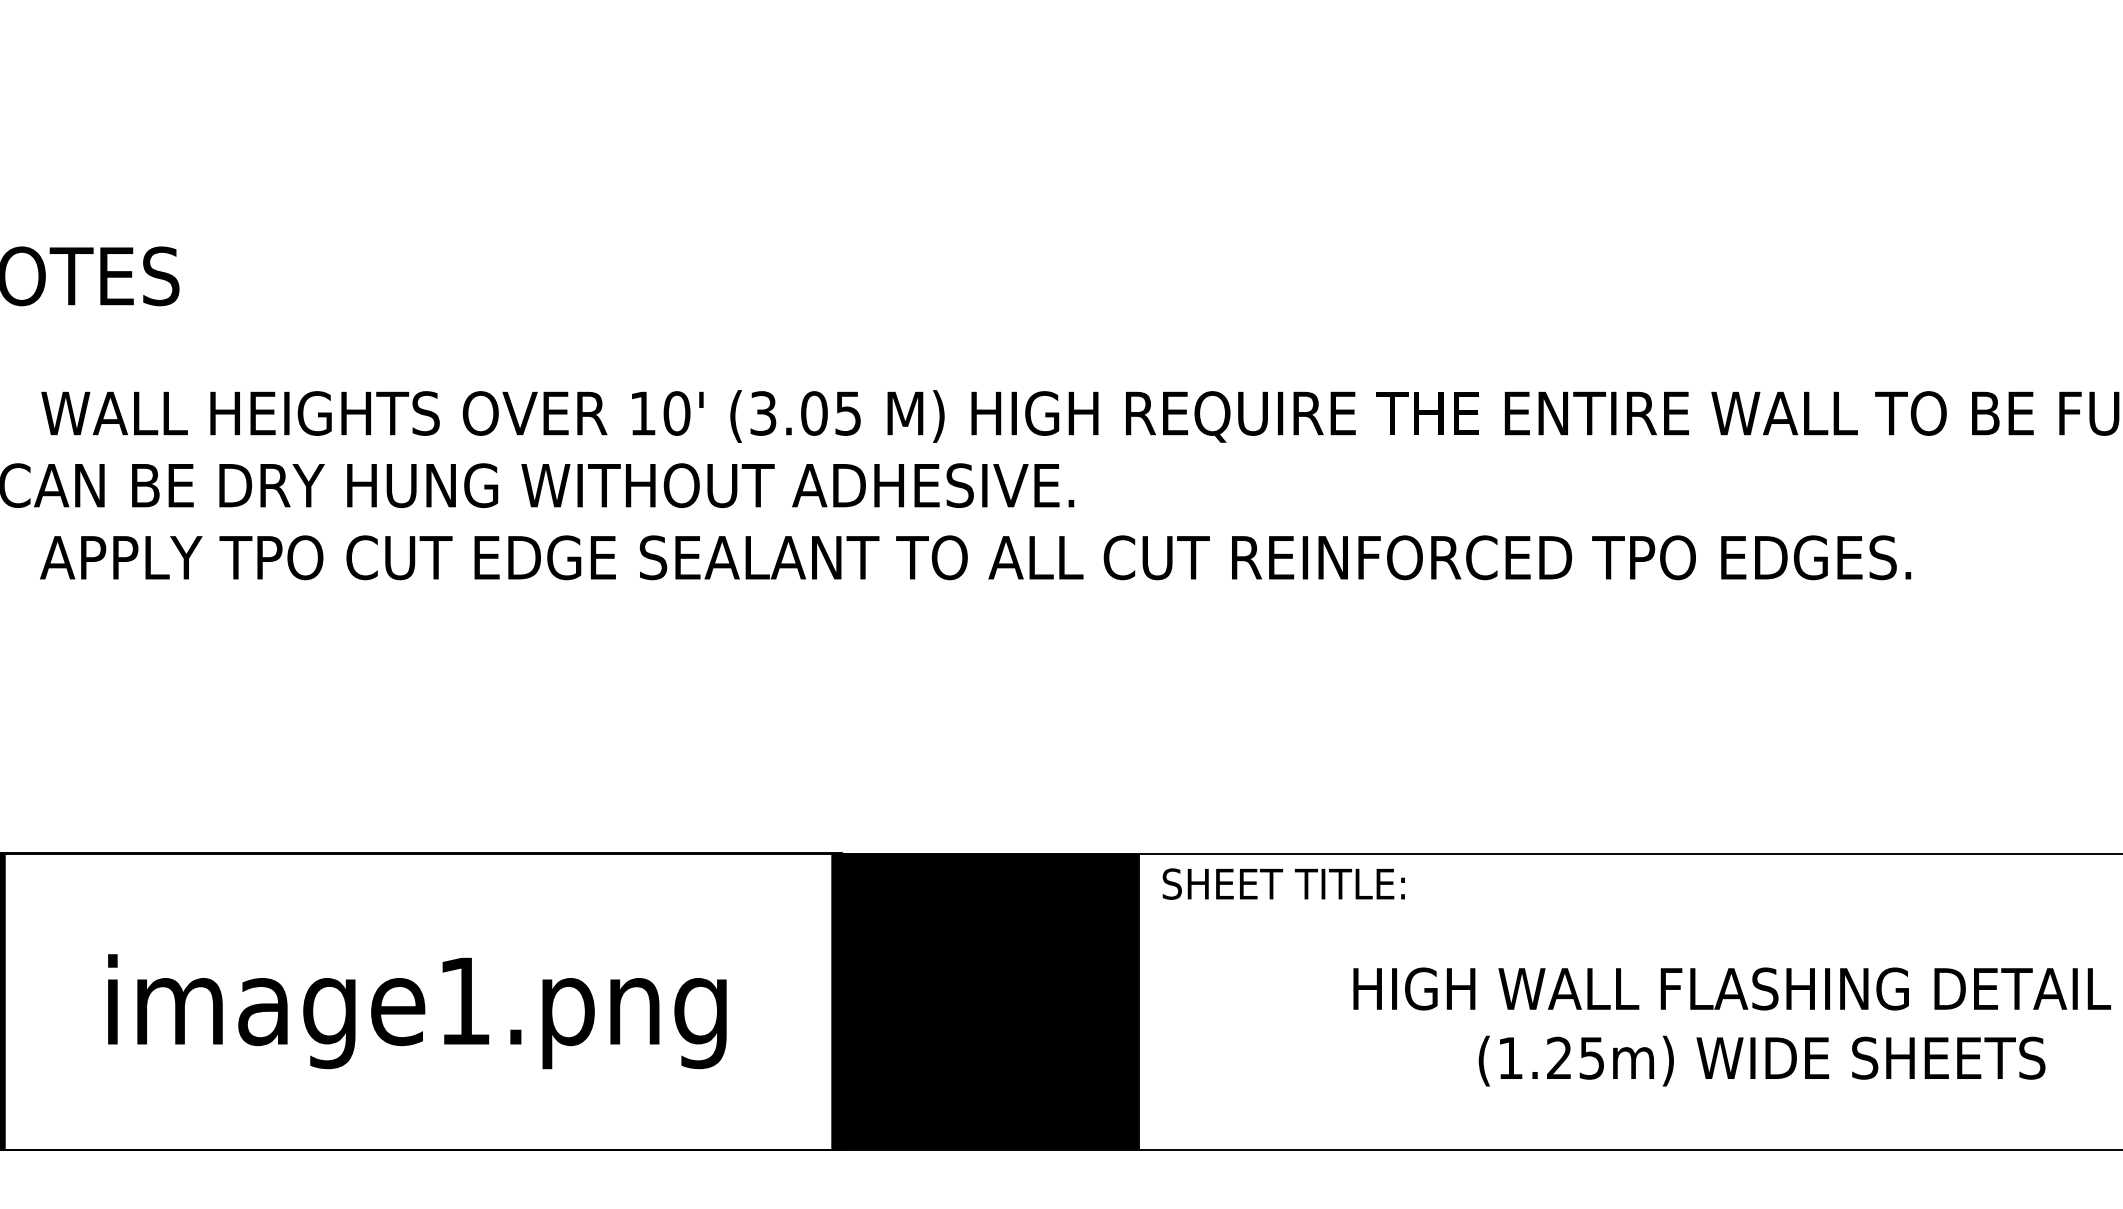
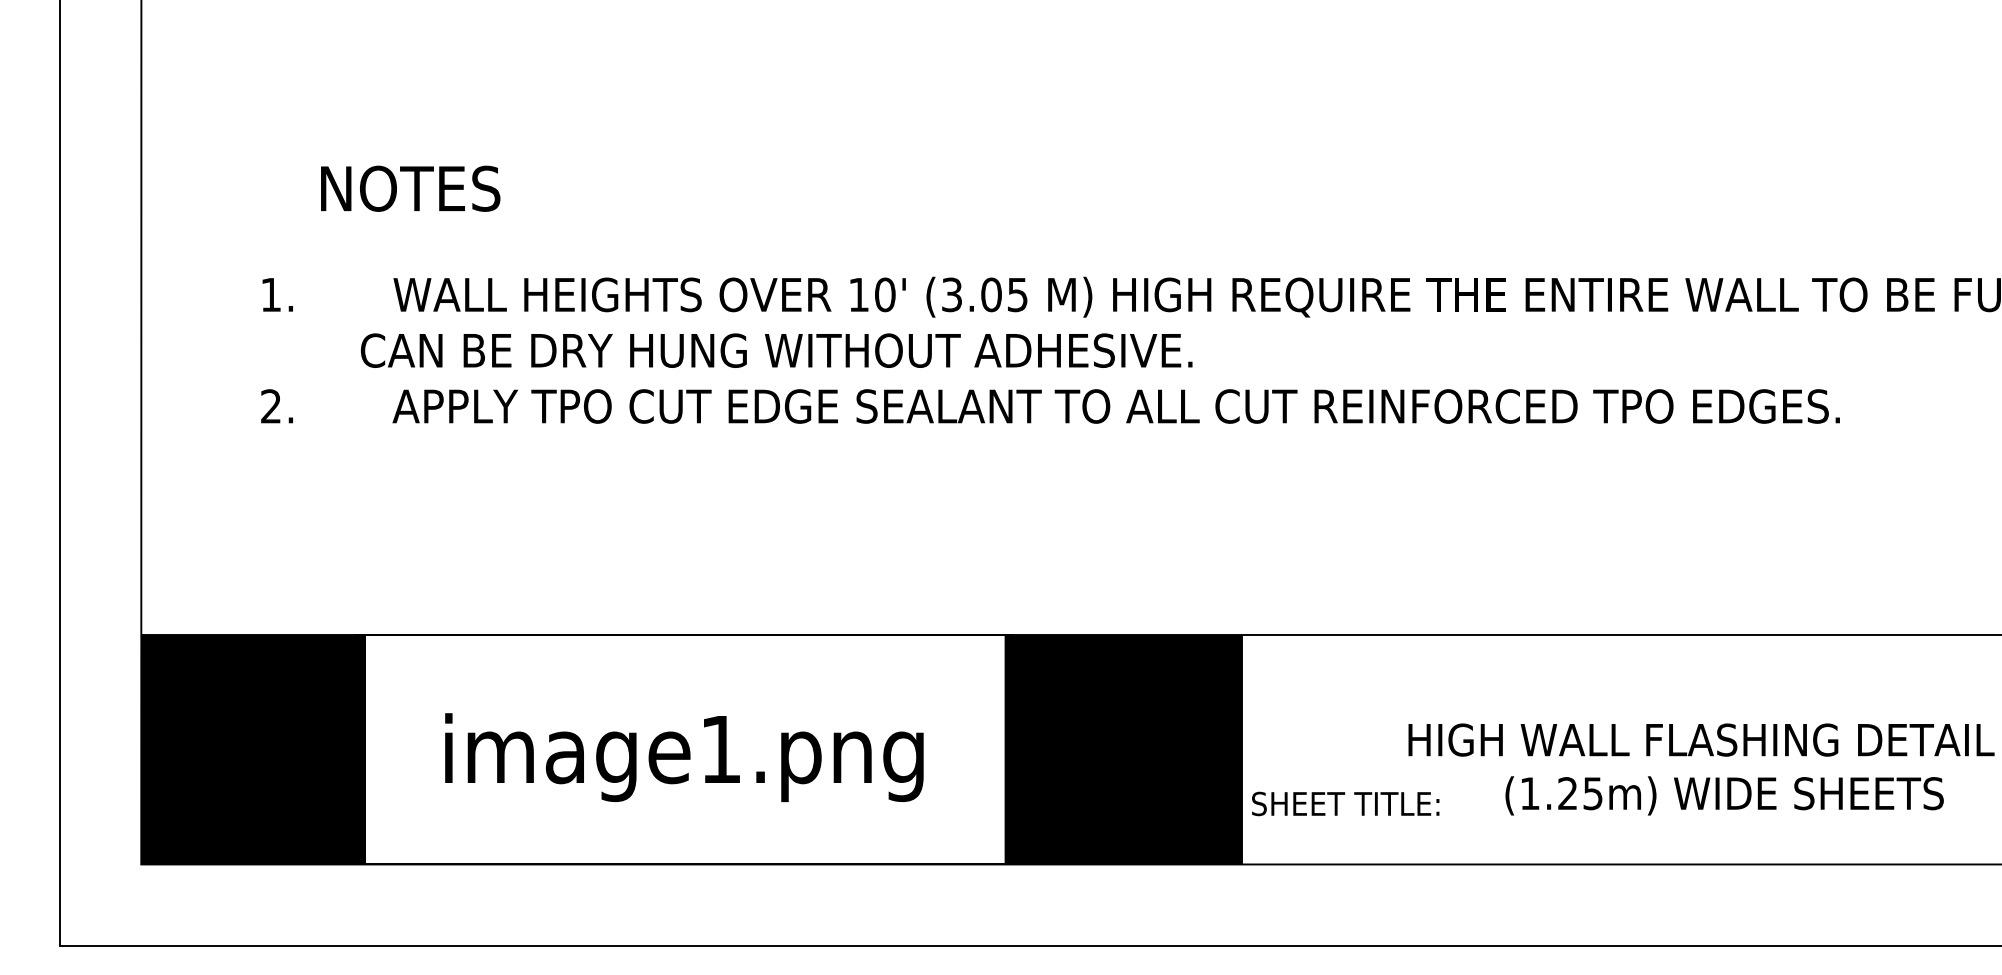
text: (1283, 883) -> (1345, 803), moved

